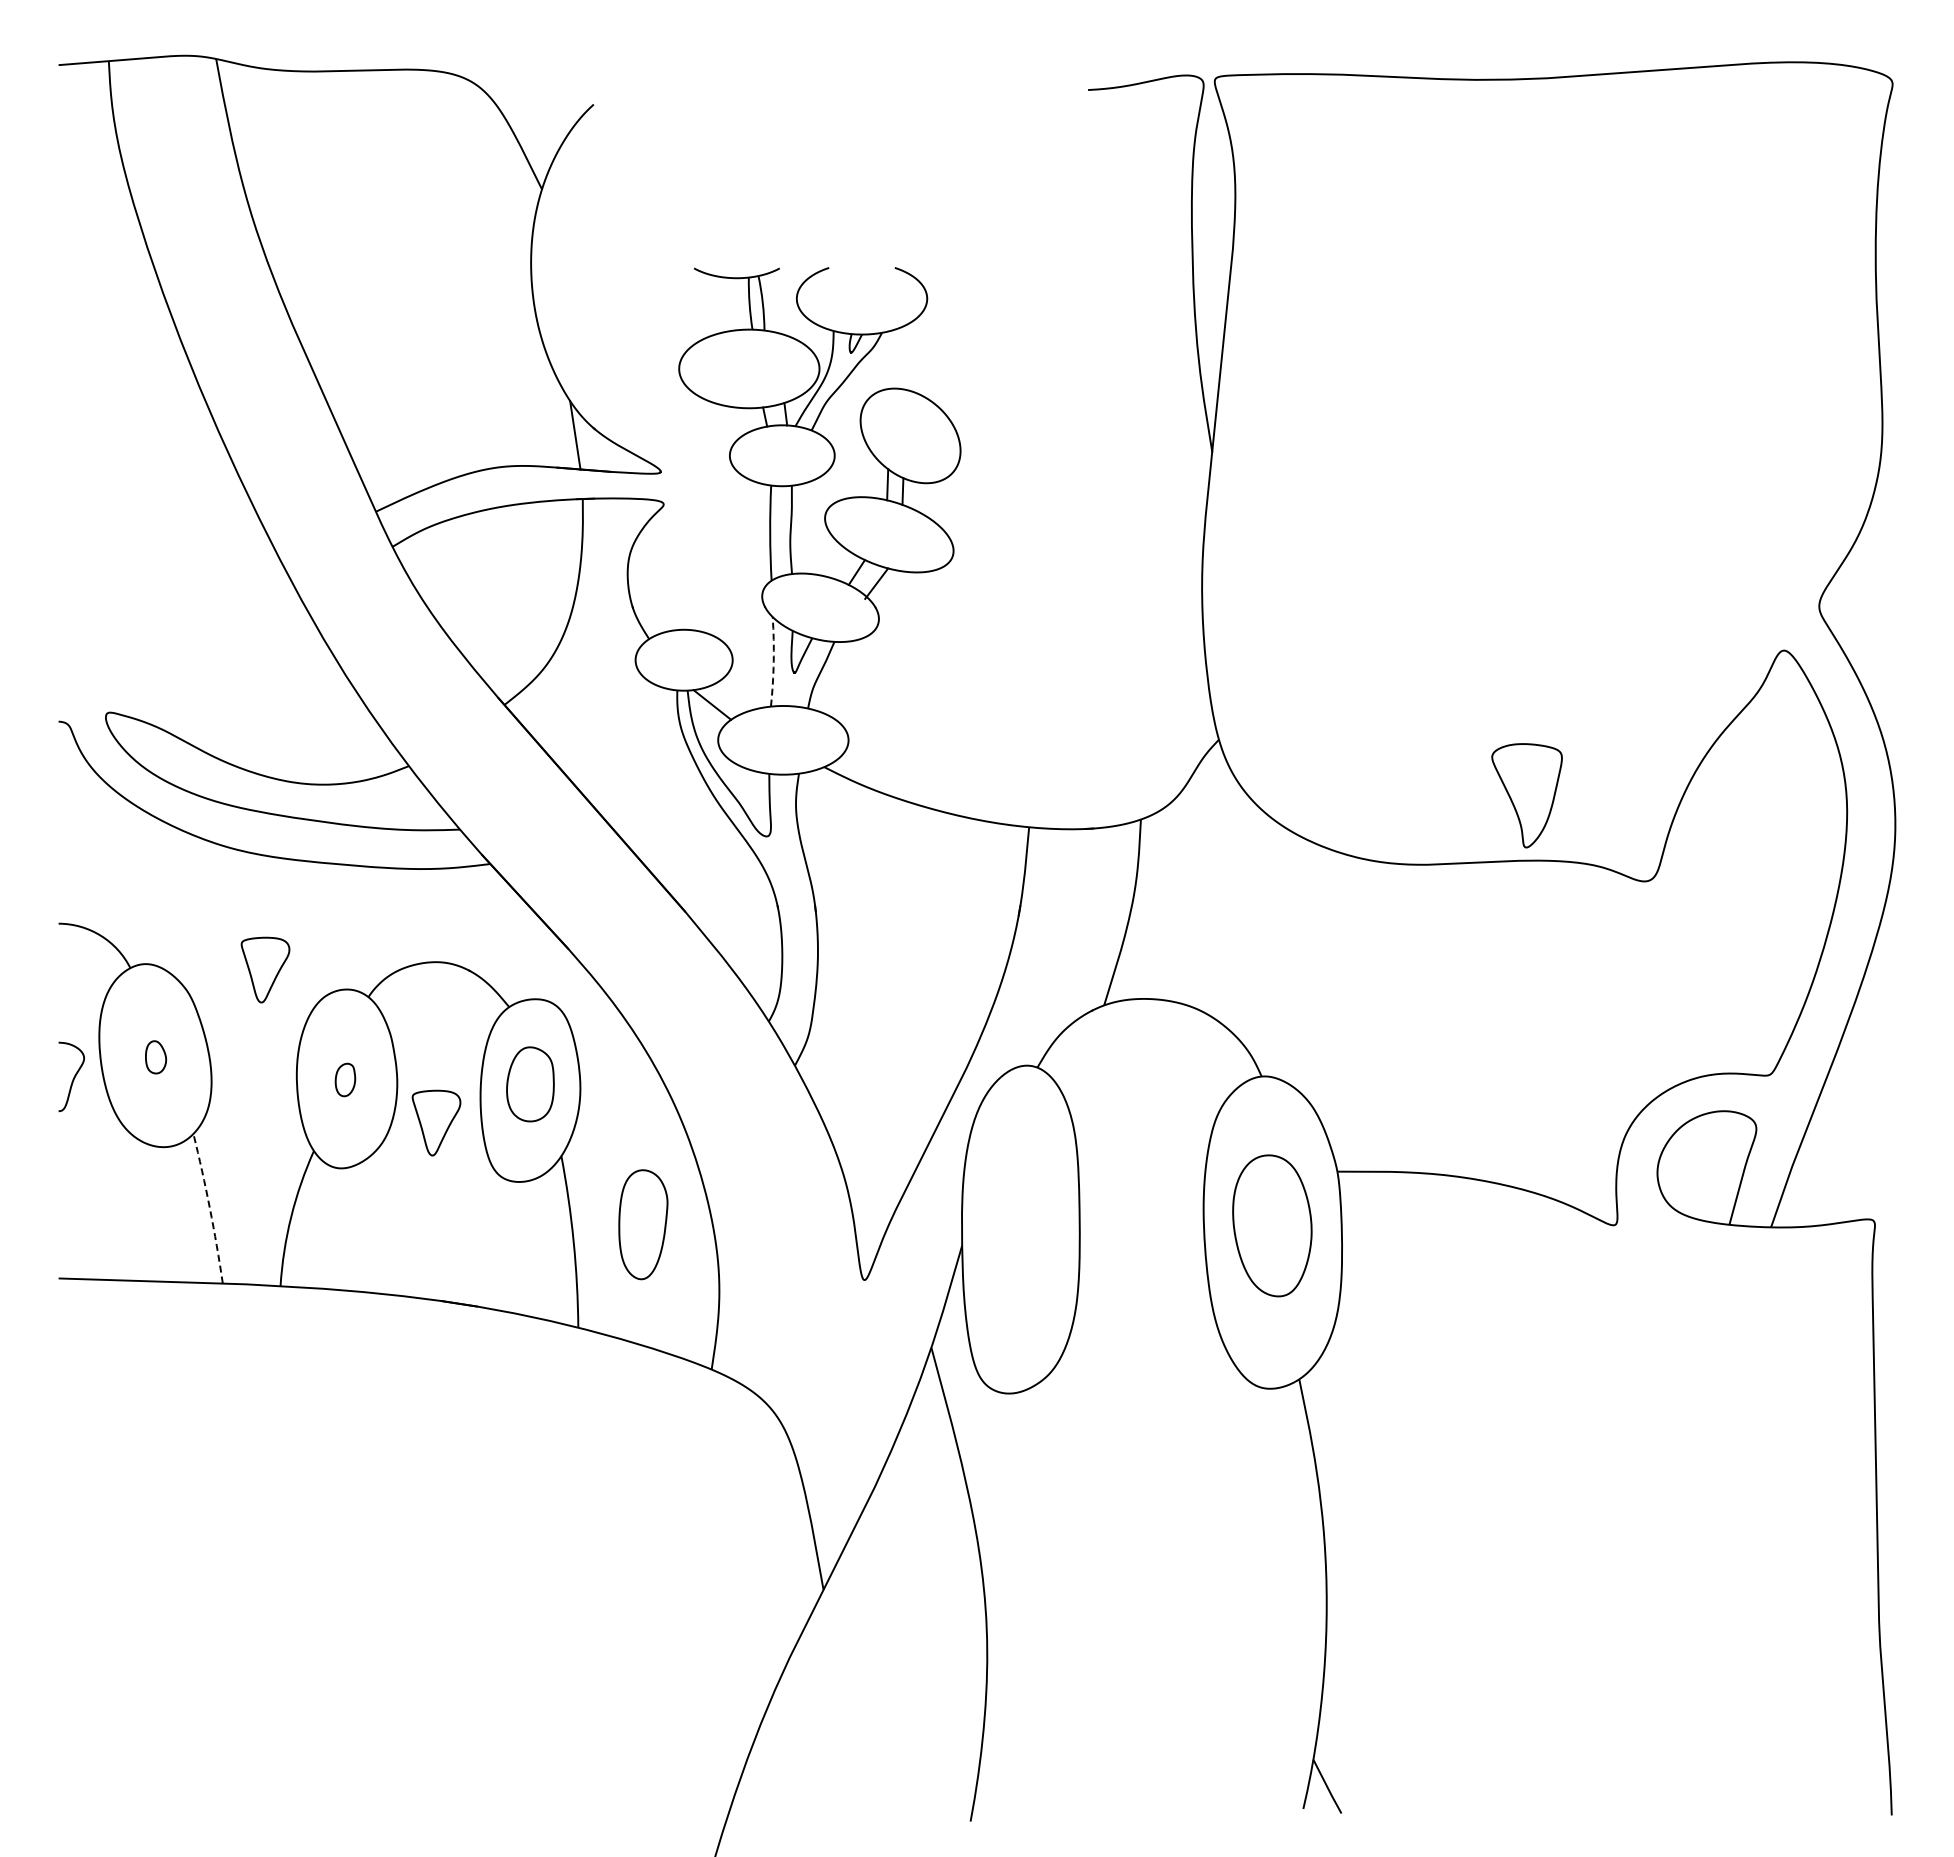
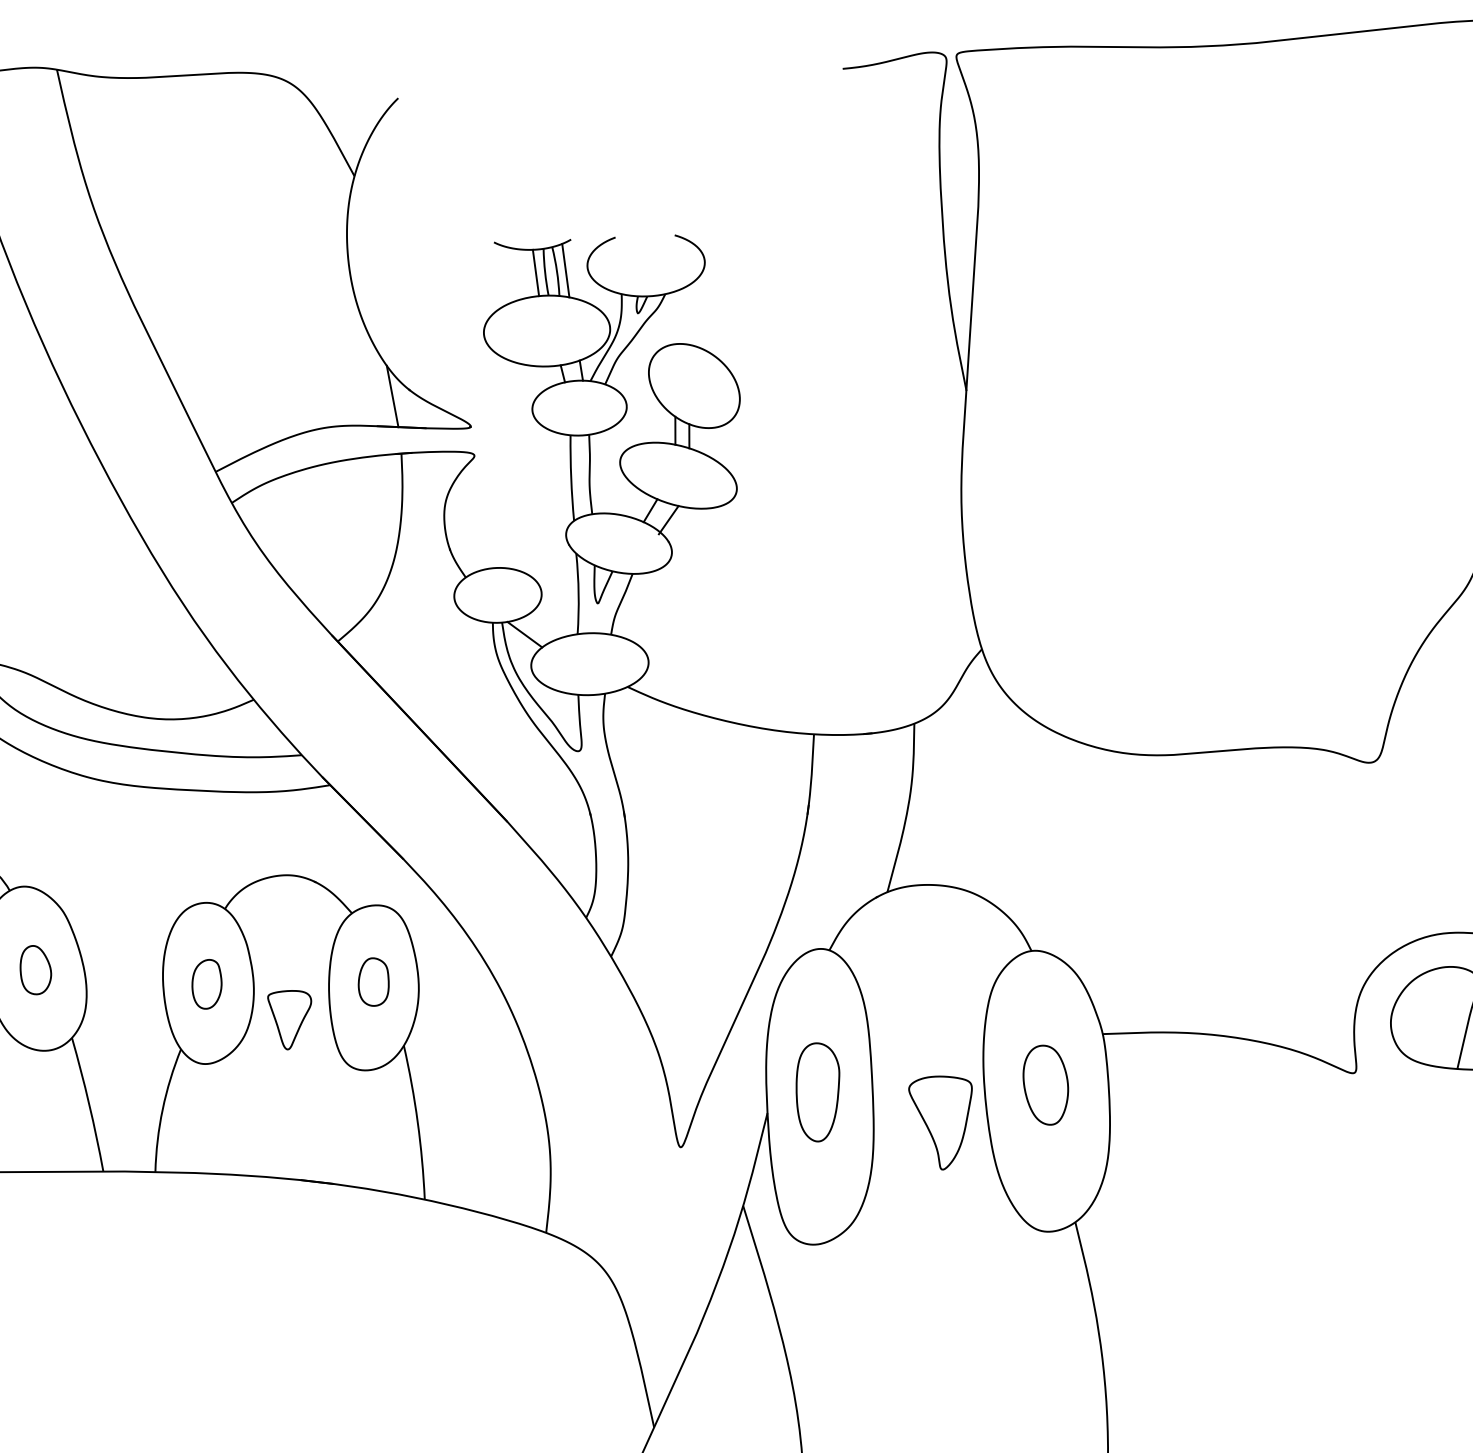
line: (772, 302) -> (565, 270), added
line: (738, 303) -> (535, 272), added
arc: (773, 661) -> (578, 593), dashed -> solid
part: (1526, 795) -> (941, 1122), moved
part: (265, 969) -> (131, 887), removed
part: (155, 1057) -> (35, 970), size x1.67
part: (345, 1079) -> (207, 983), size x1.67
part: (530, 1083) -> (373, 981), size x0.71
arc: (209, 1208) -> (88, 1104), dashed -> solid
part: (643, 1224) -> (818, 1092), moved
part: (1271, 1226) -> (1045, 1085), size x0.62

